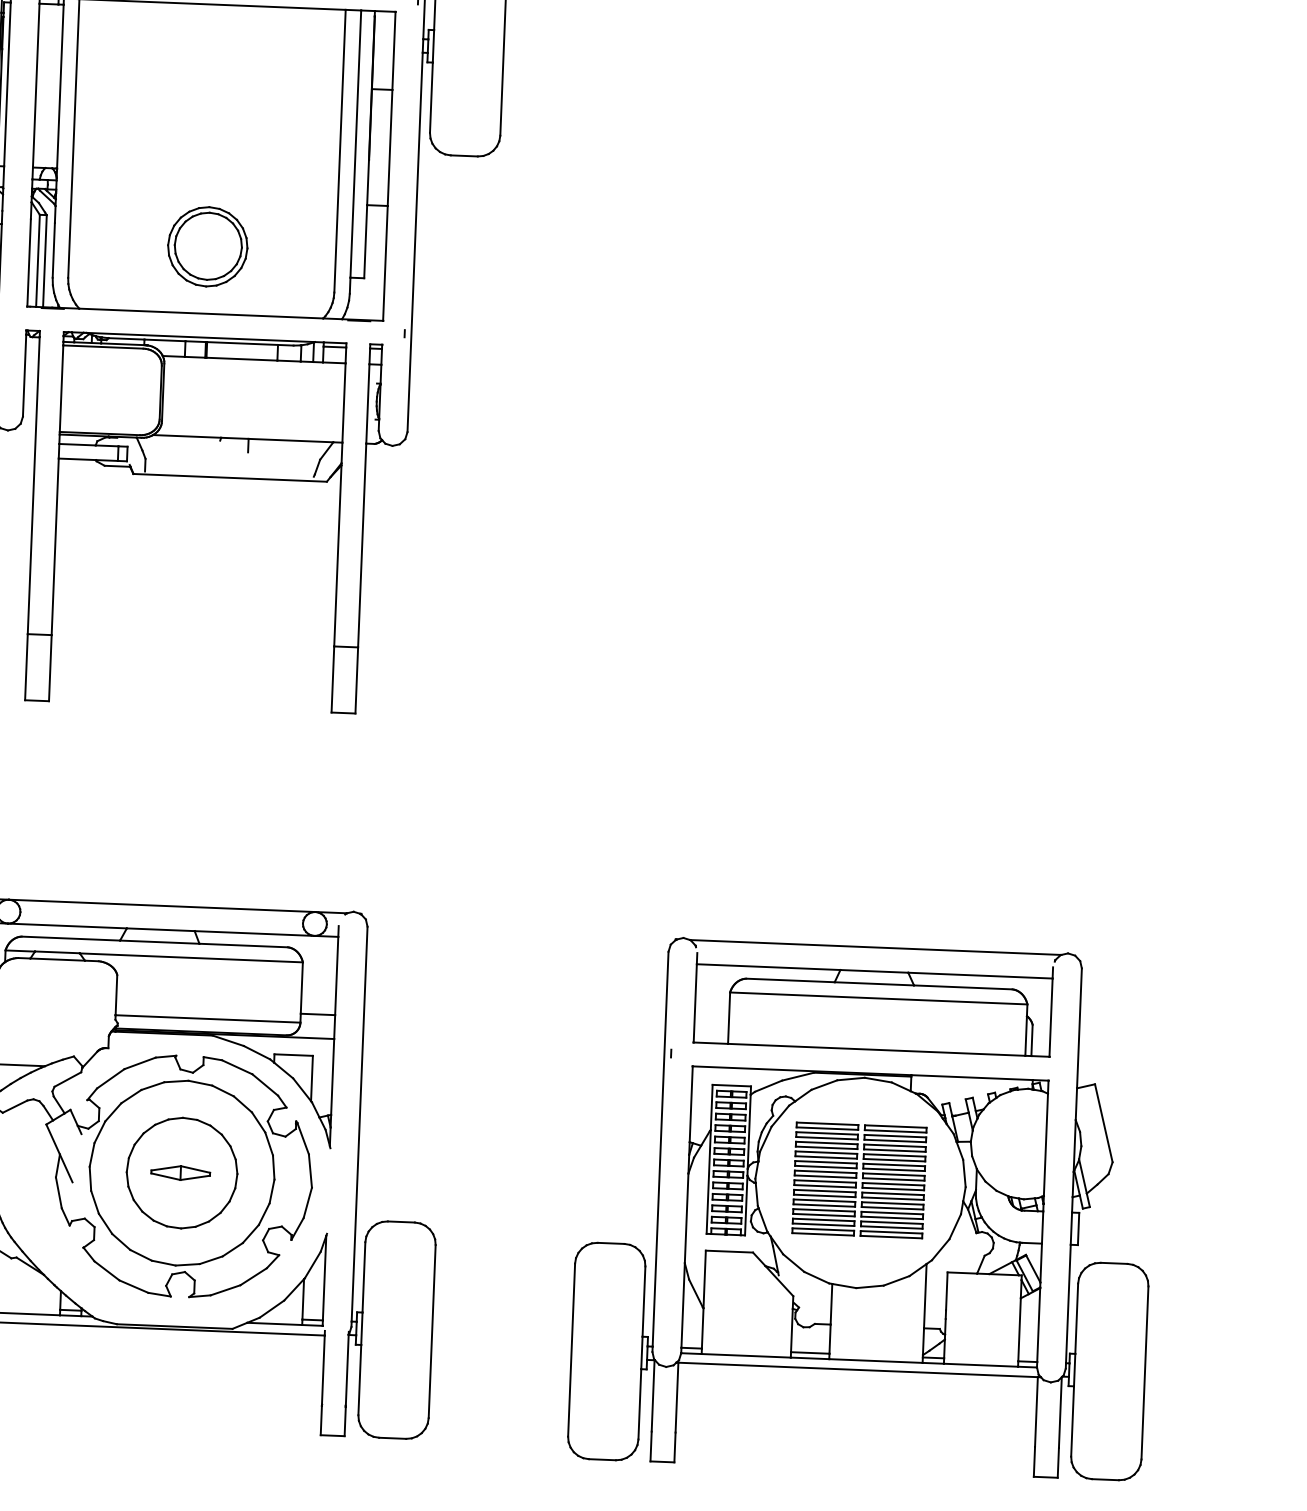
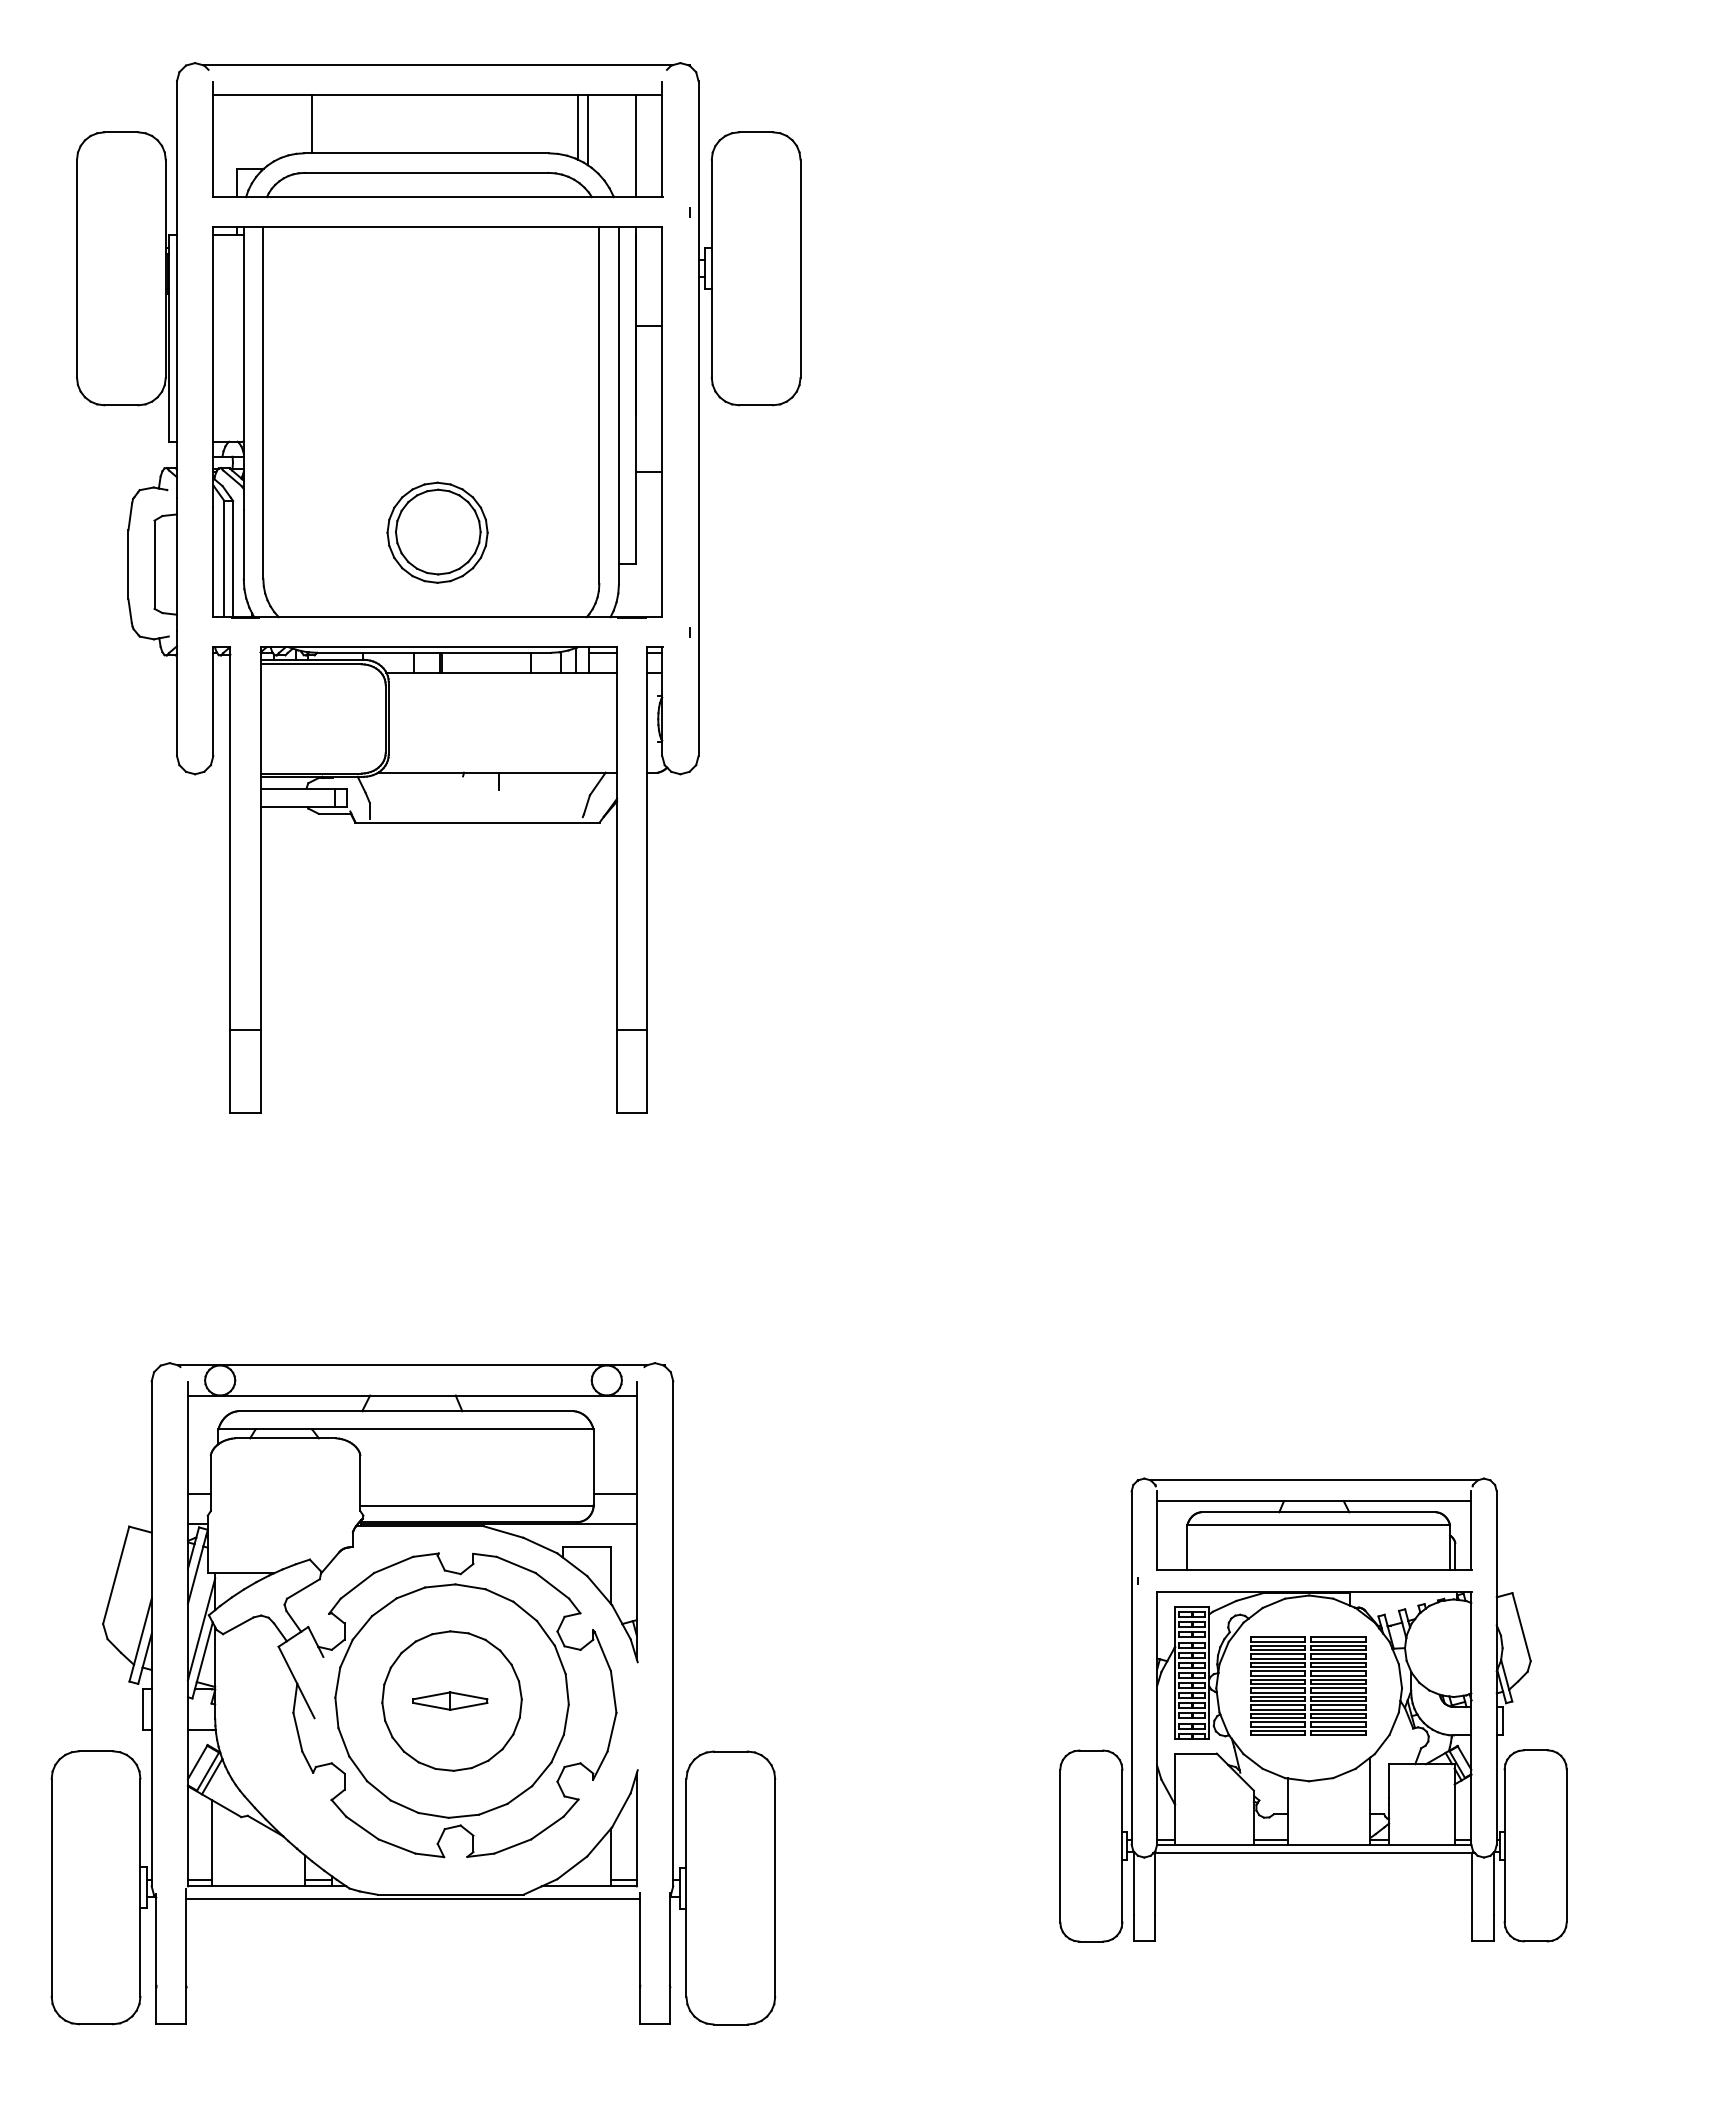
part: (864, 1207) -> (1313, 1709), size x0.7

